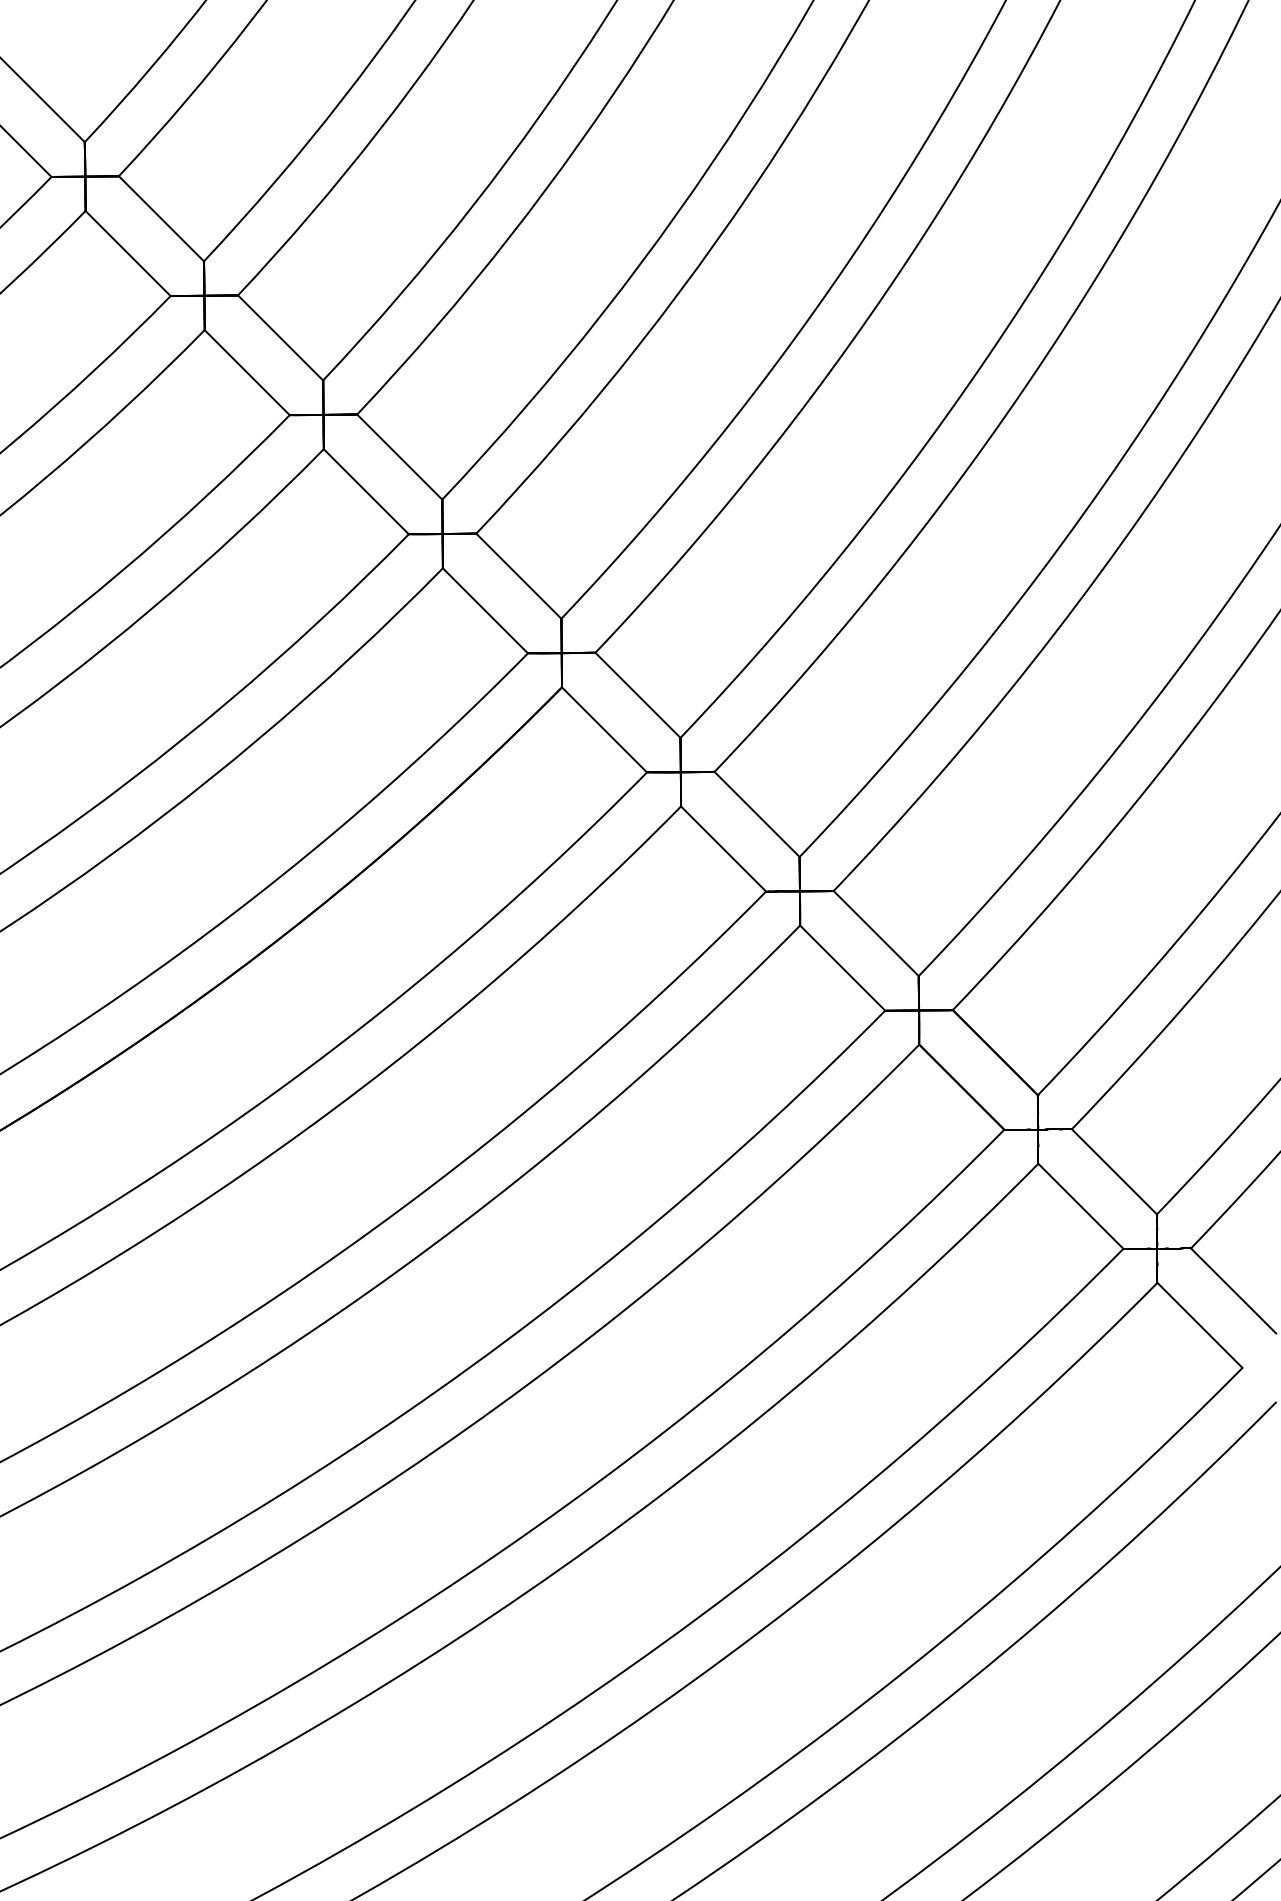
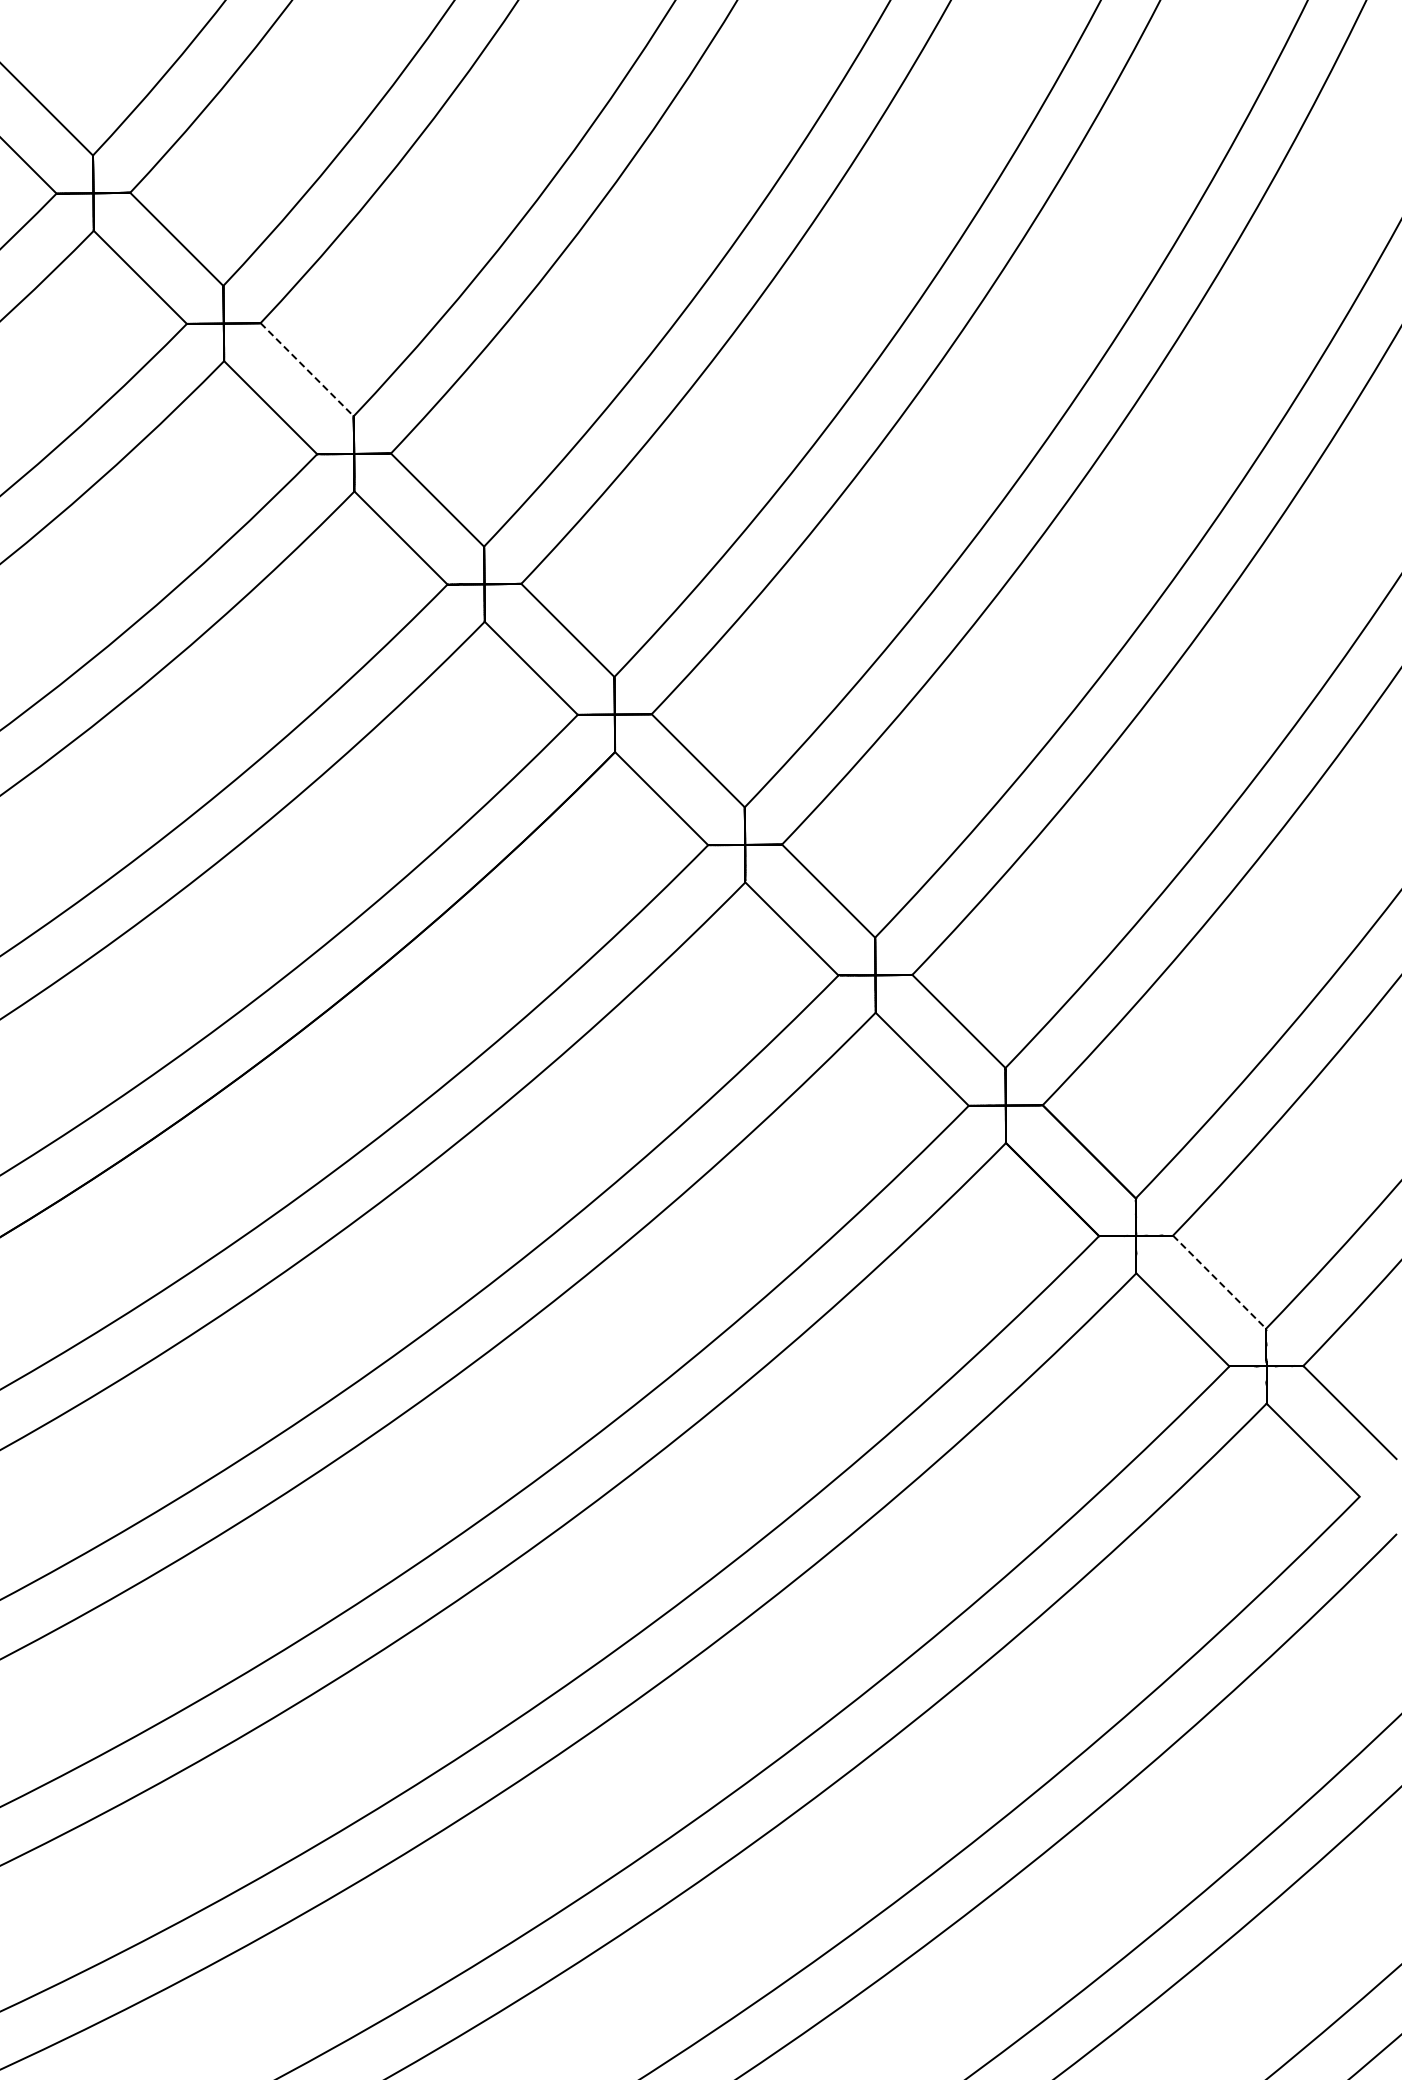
line: (280, 337) -> (307, 369), solid -> dashed
line: (1114, 1172) -> (1219, 1282), solid -> dashed

